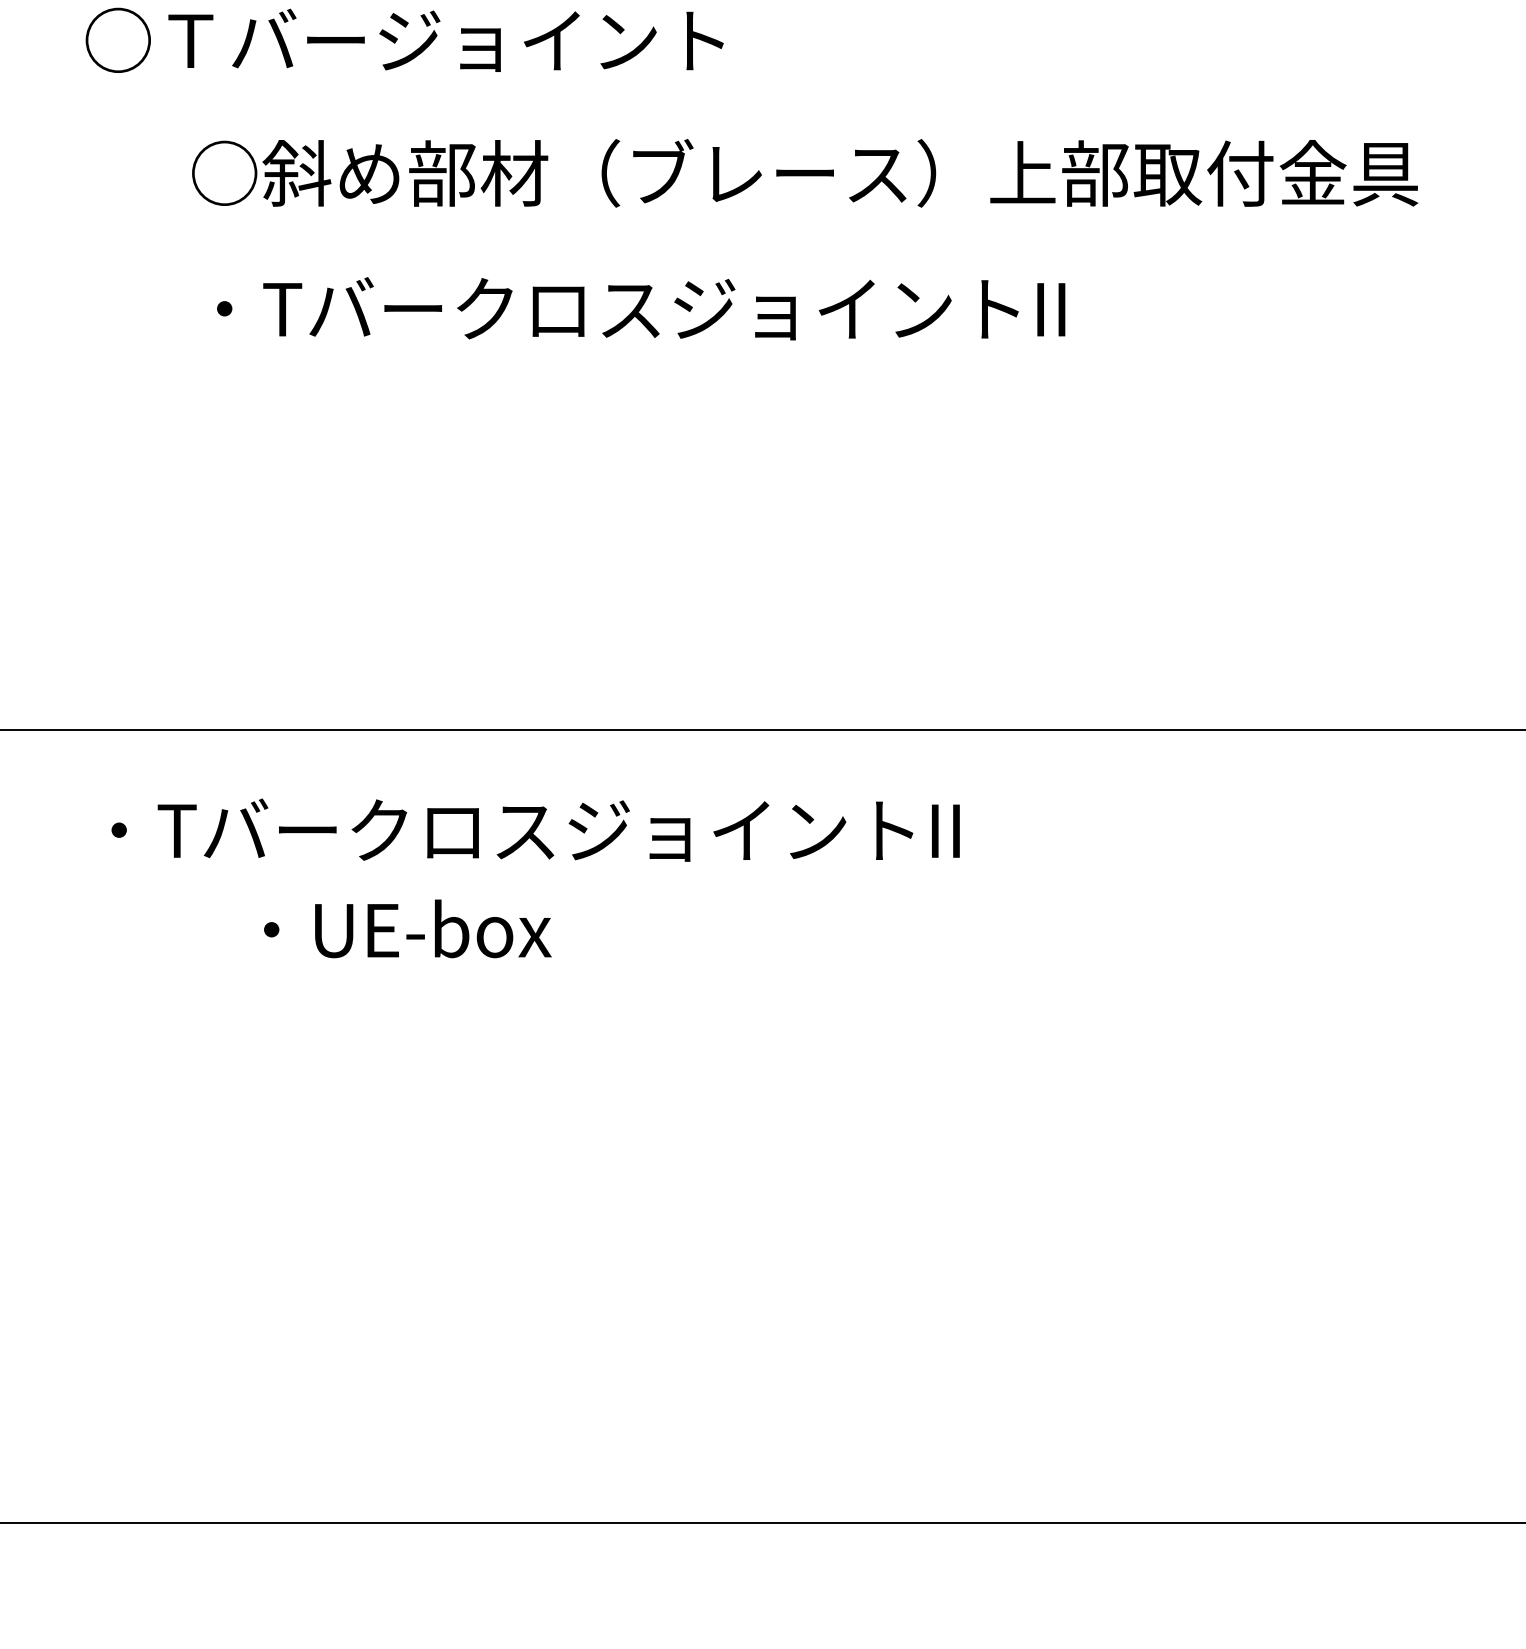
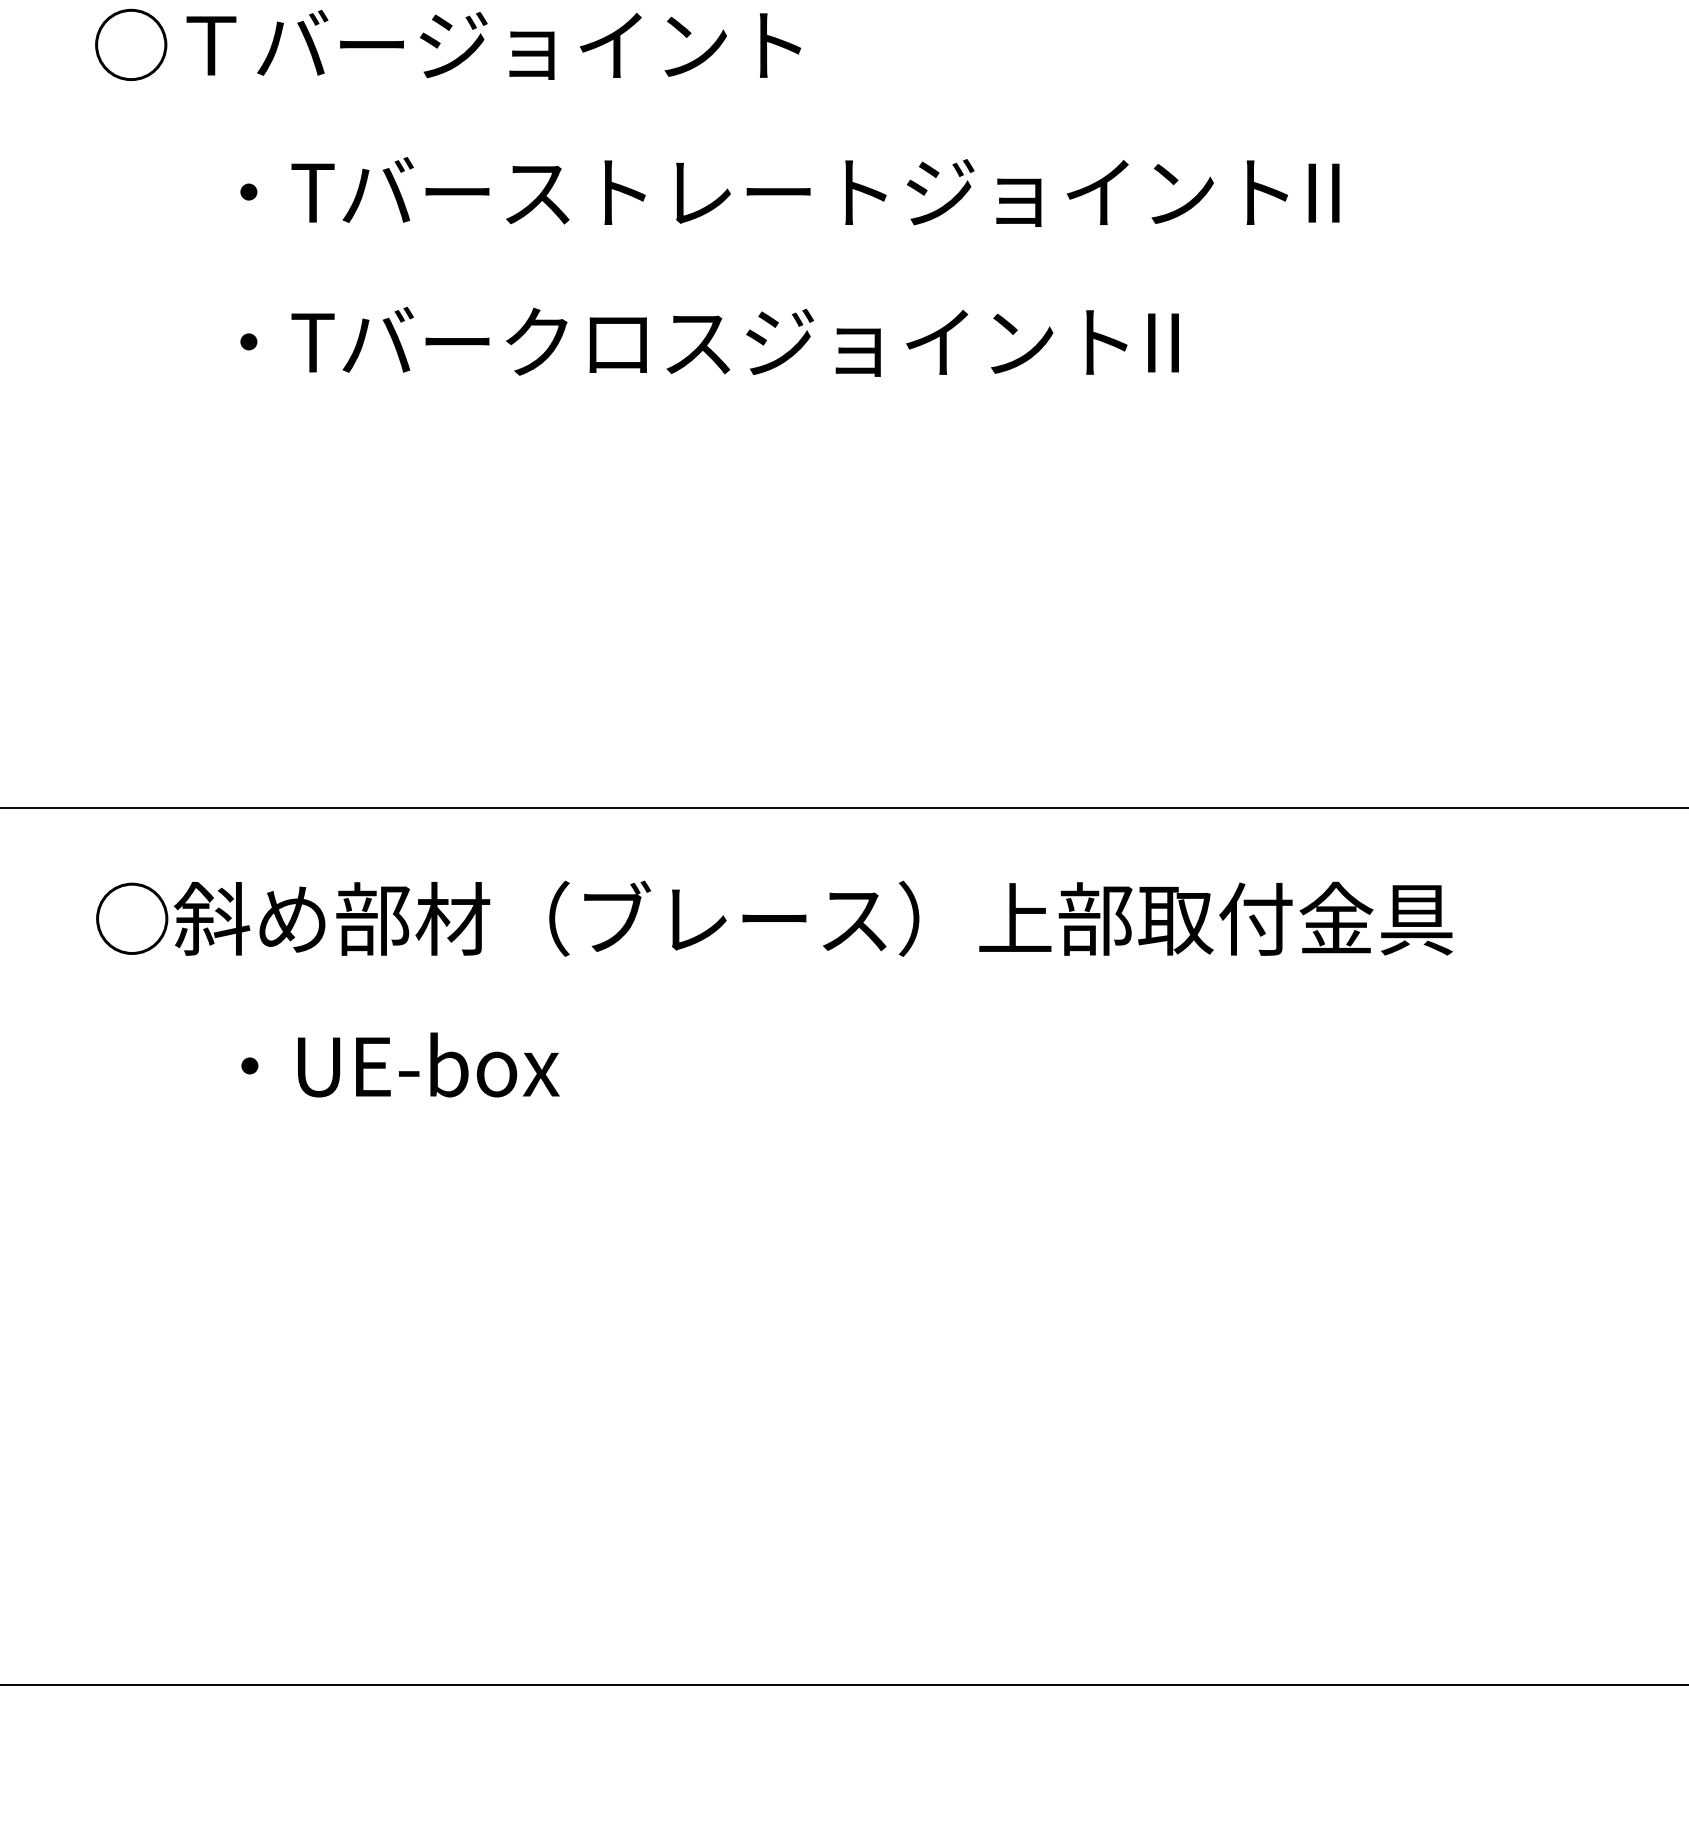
text: (804, 172) -> (890, 191), ○斜め部材（ブレース）上部取付金具 -> ・TバーストレートジョイントII
text: (699, 829) -> (774, 918), ・TバークロスジョイントII -> ○斜め部材（ブレース）上部取付金具
text: (407, 928) -> (400, 1064), moved

